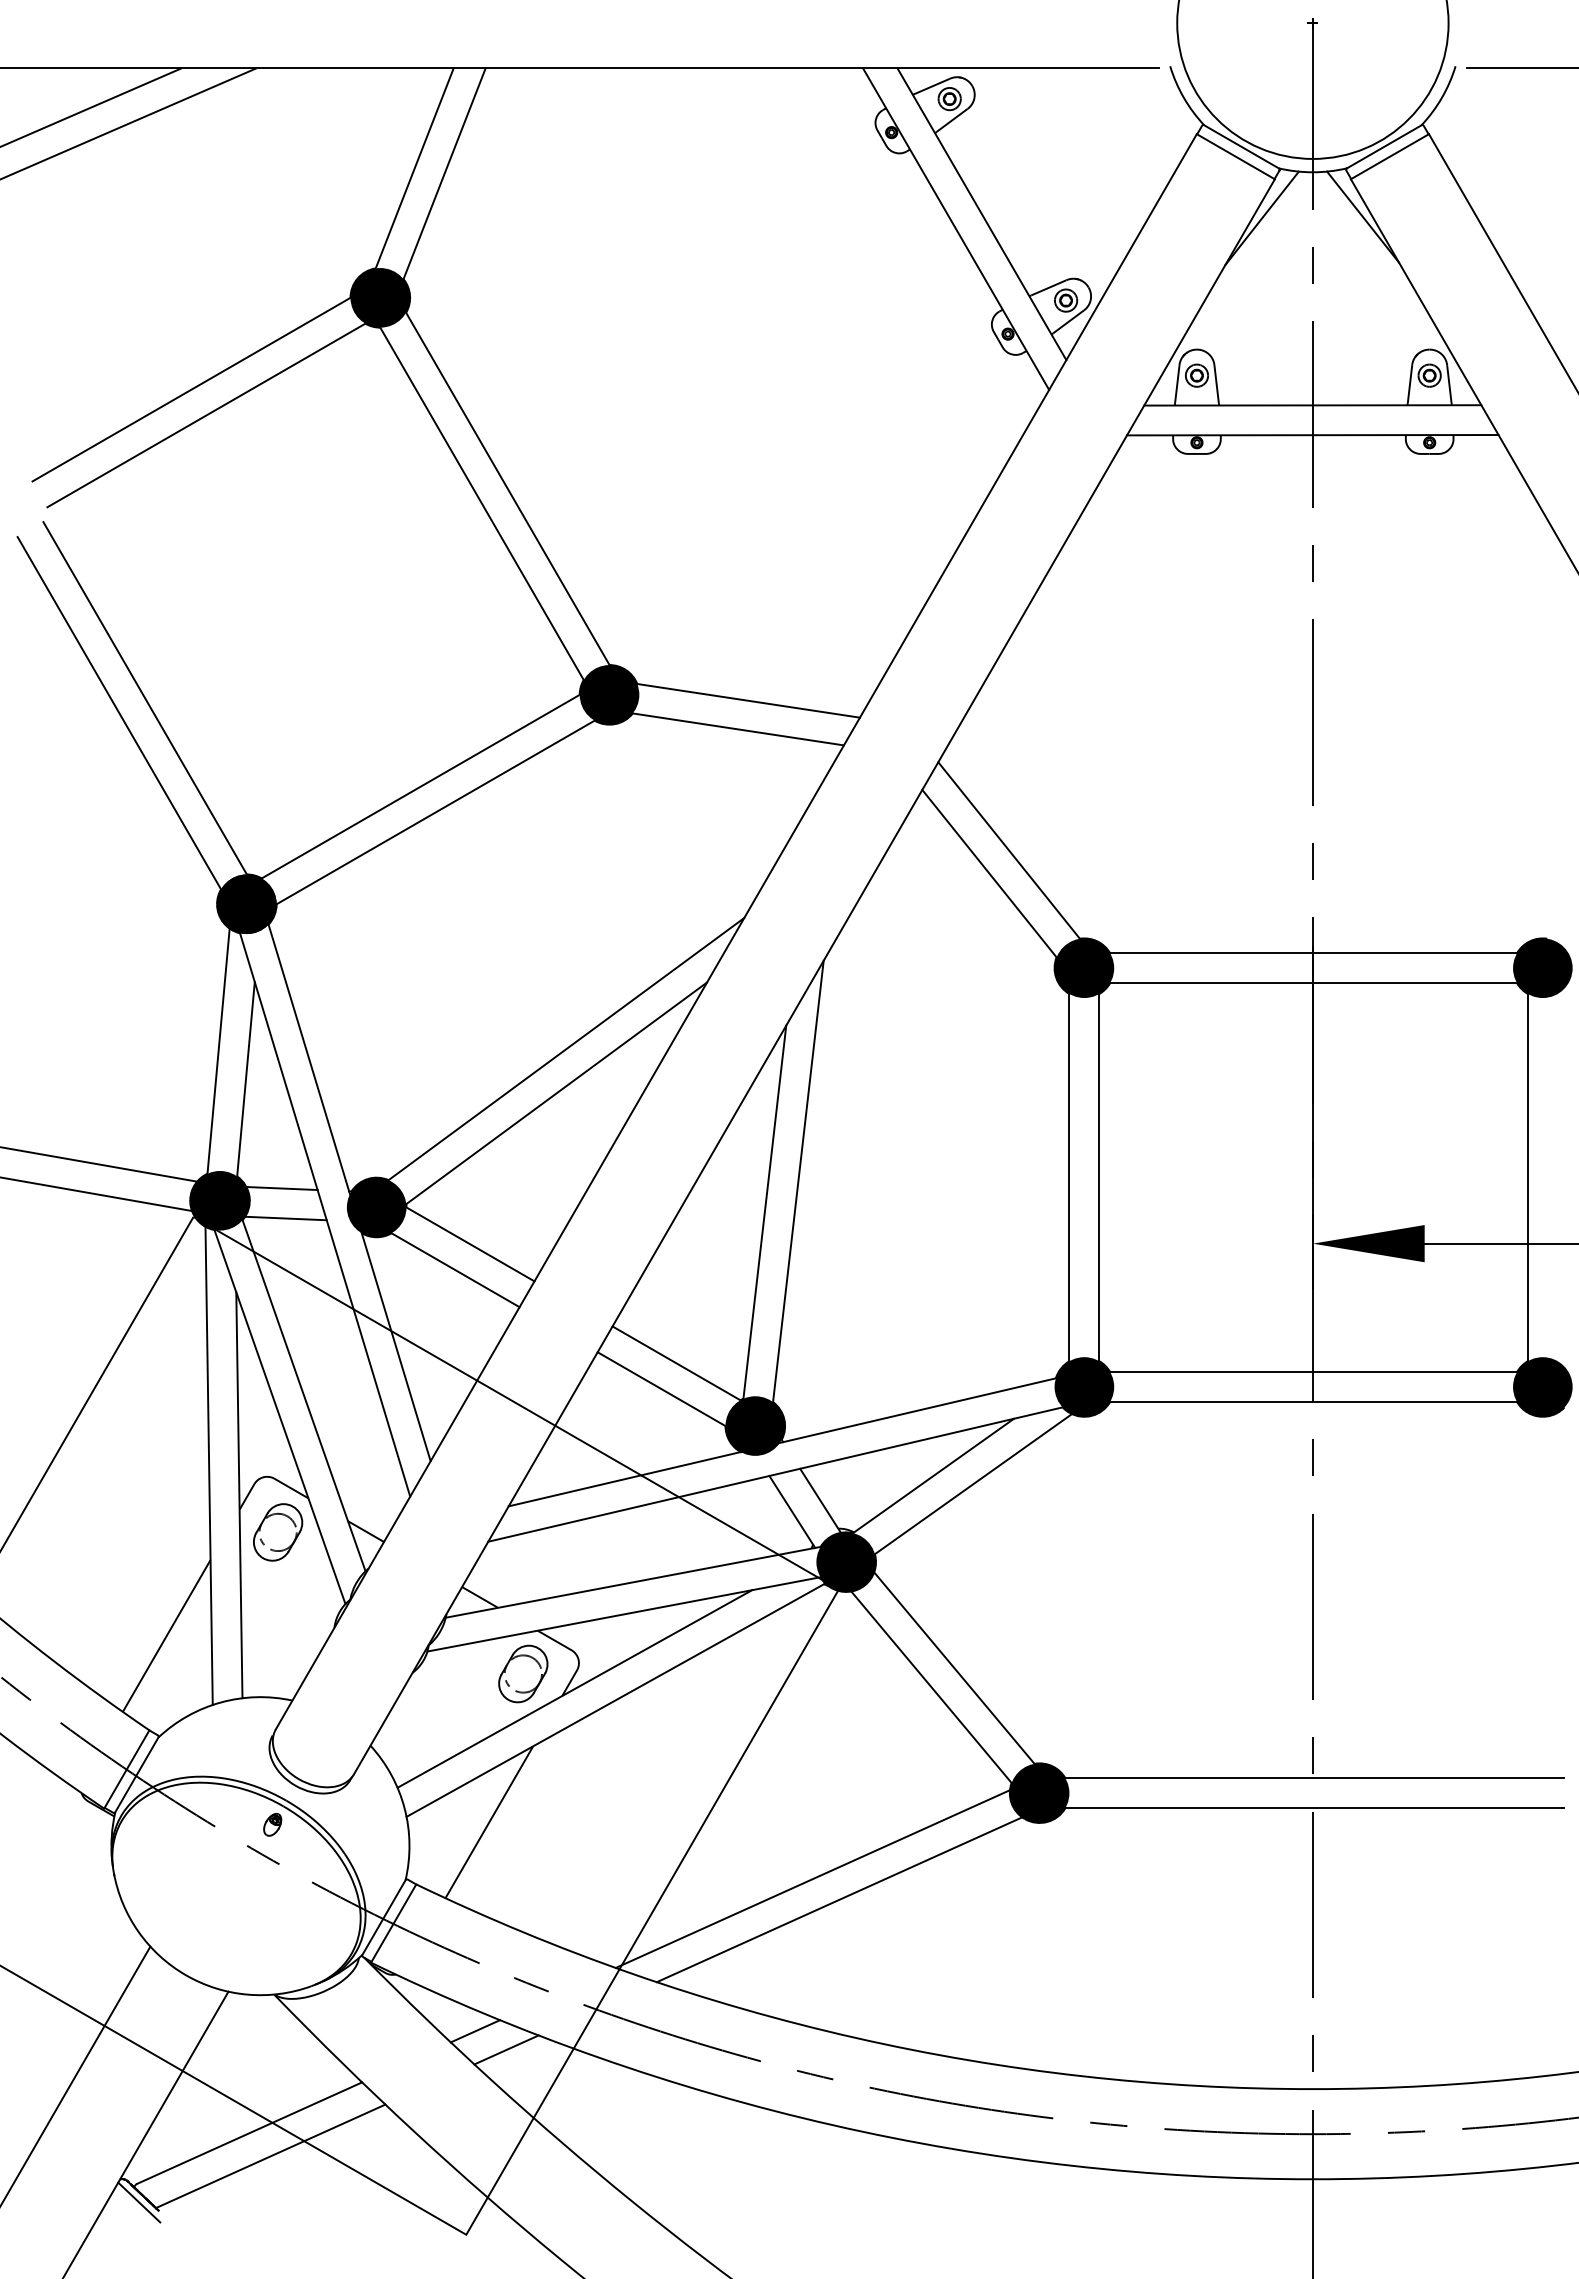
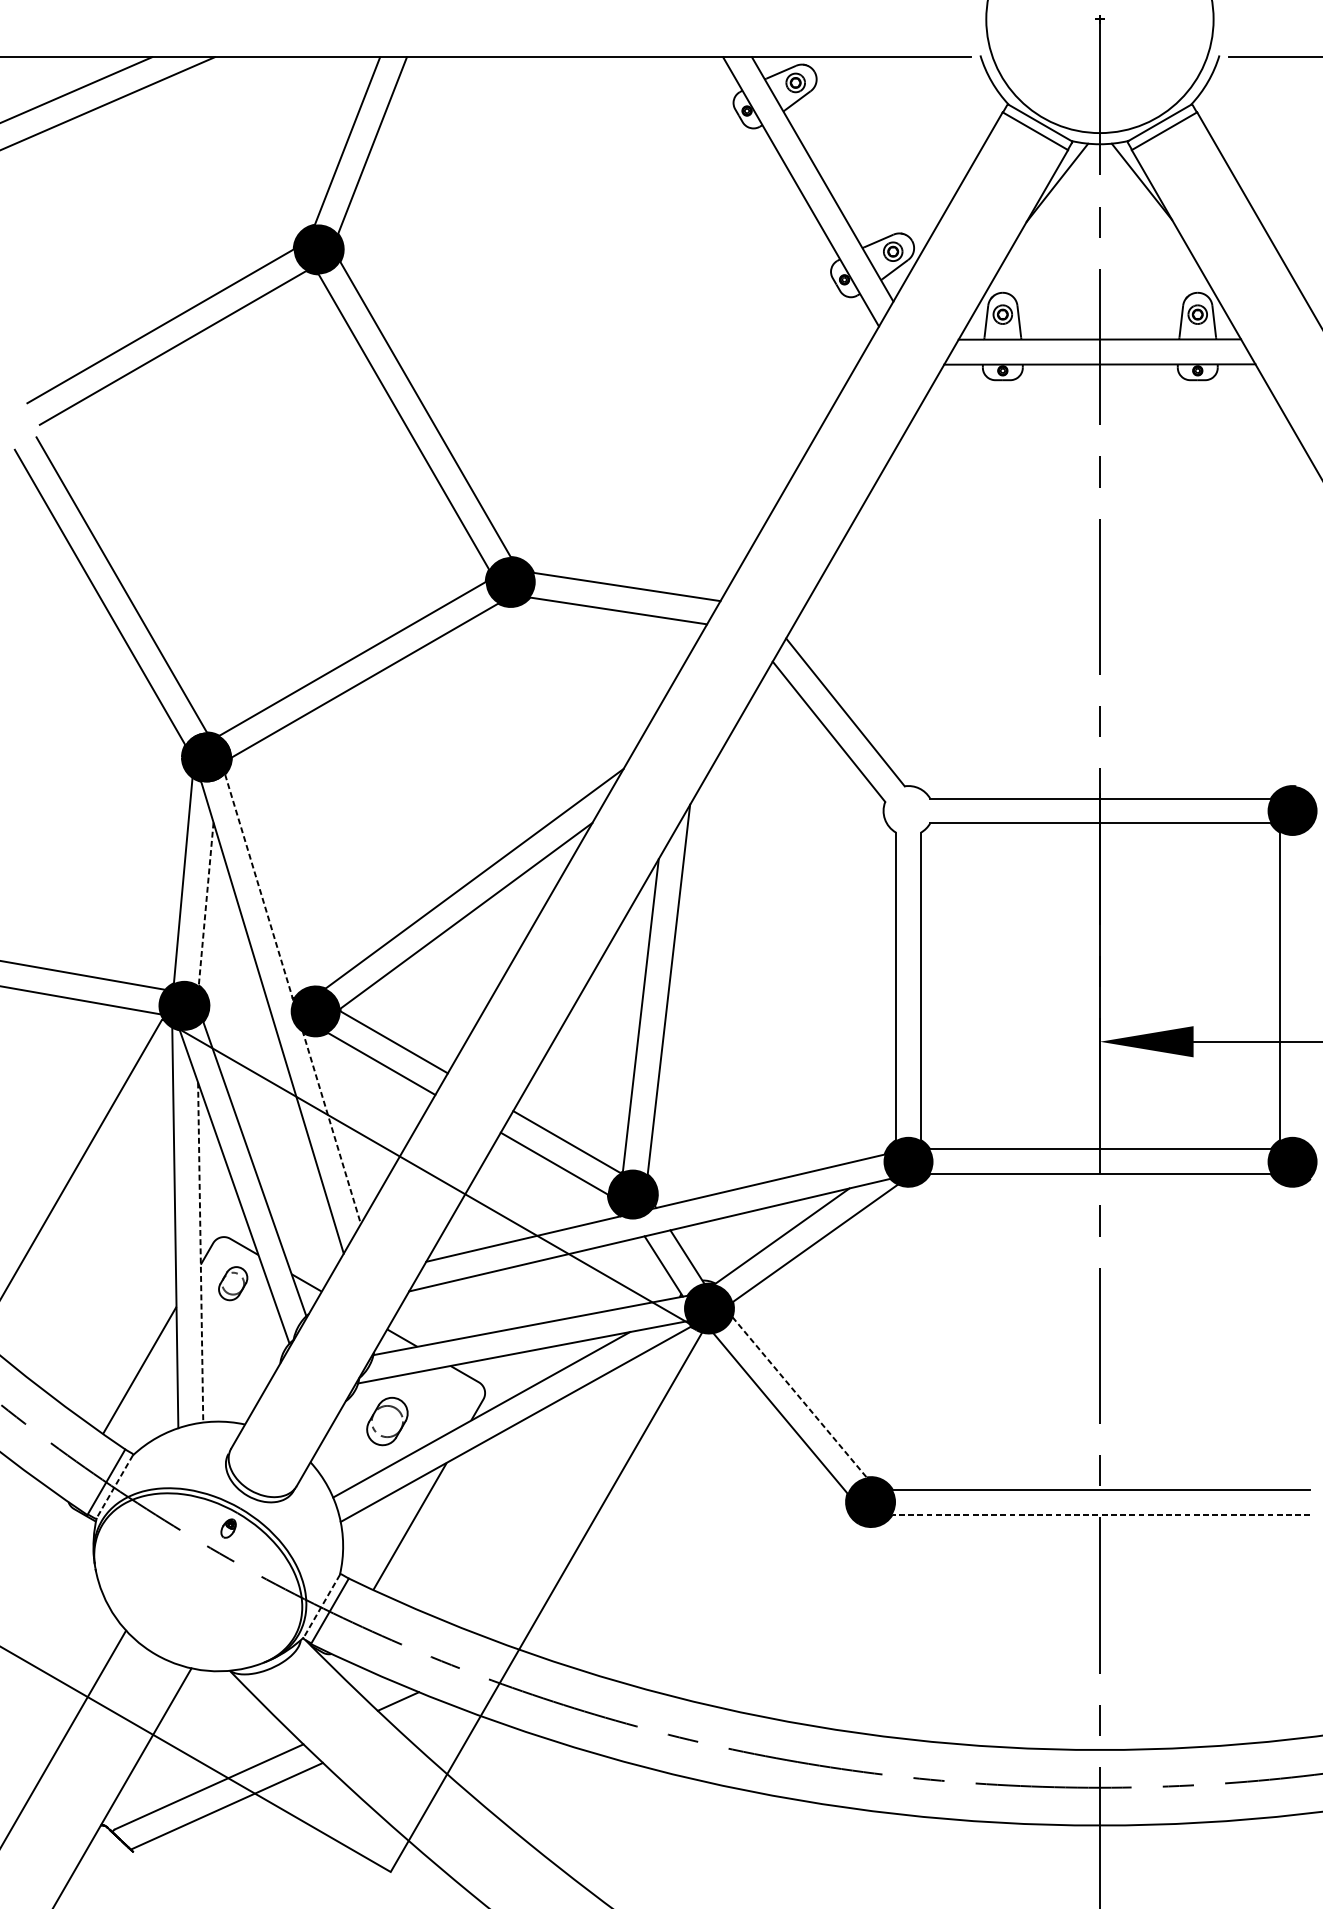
fill: (1084, 968) -> (908, 811), removed
line: (245, 1084) -> (205, 908), solid -> dashed
line: (281, 1188) -> (235, 995), removed
line: (349, 1193) -> (292, 999), solid -> dashed
line: (285, 1218) -> (239, 1020), removed
line: (239, 1495) -> (200, 1252), solid -> dashed
part: (278, 1532) -> (233, 1283), size x0.7
line: (954, 1668) -> (799, 1397), solid -> dashed
part: (523, 1673) -> (387, 1421), moved
line: (136, 1775) -> (114, 1487), solid -> dashed
line: (1314, 1808) -> (1101, 1514), solid -> dashed
line: (812, 1878) -> (680, 1573), removed
line: (839, 1899) -> (703, 1591), removed
line: (383, 1917) -> (321, 1606), solid -> dashed
line: (506, 2049) -> (424, 1716), removed
line: (139, 2202) -> (116, 1844), removed

